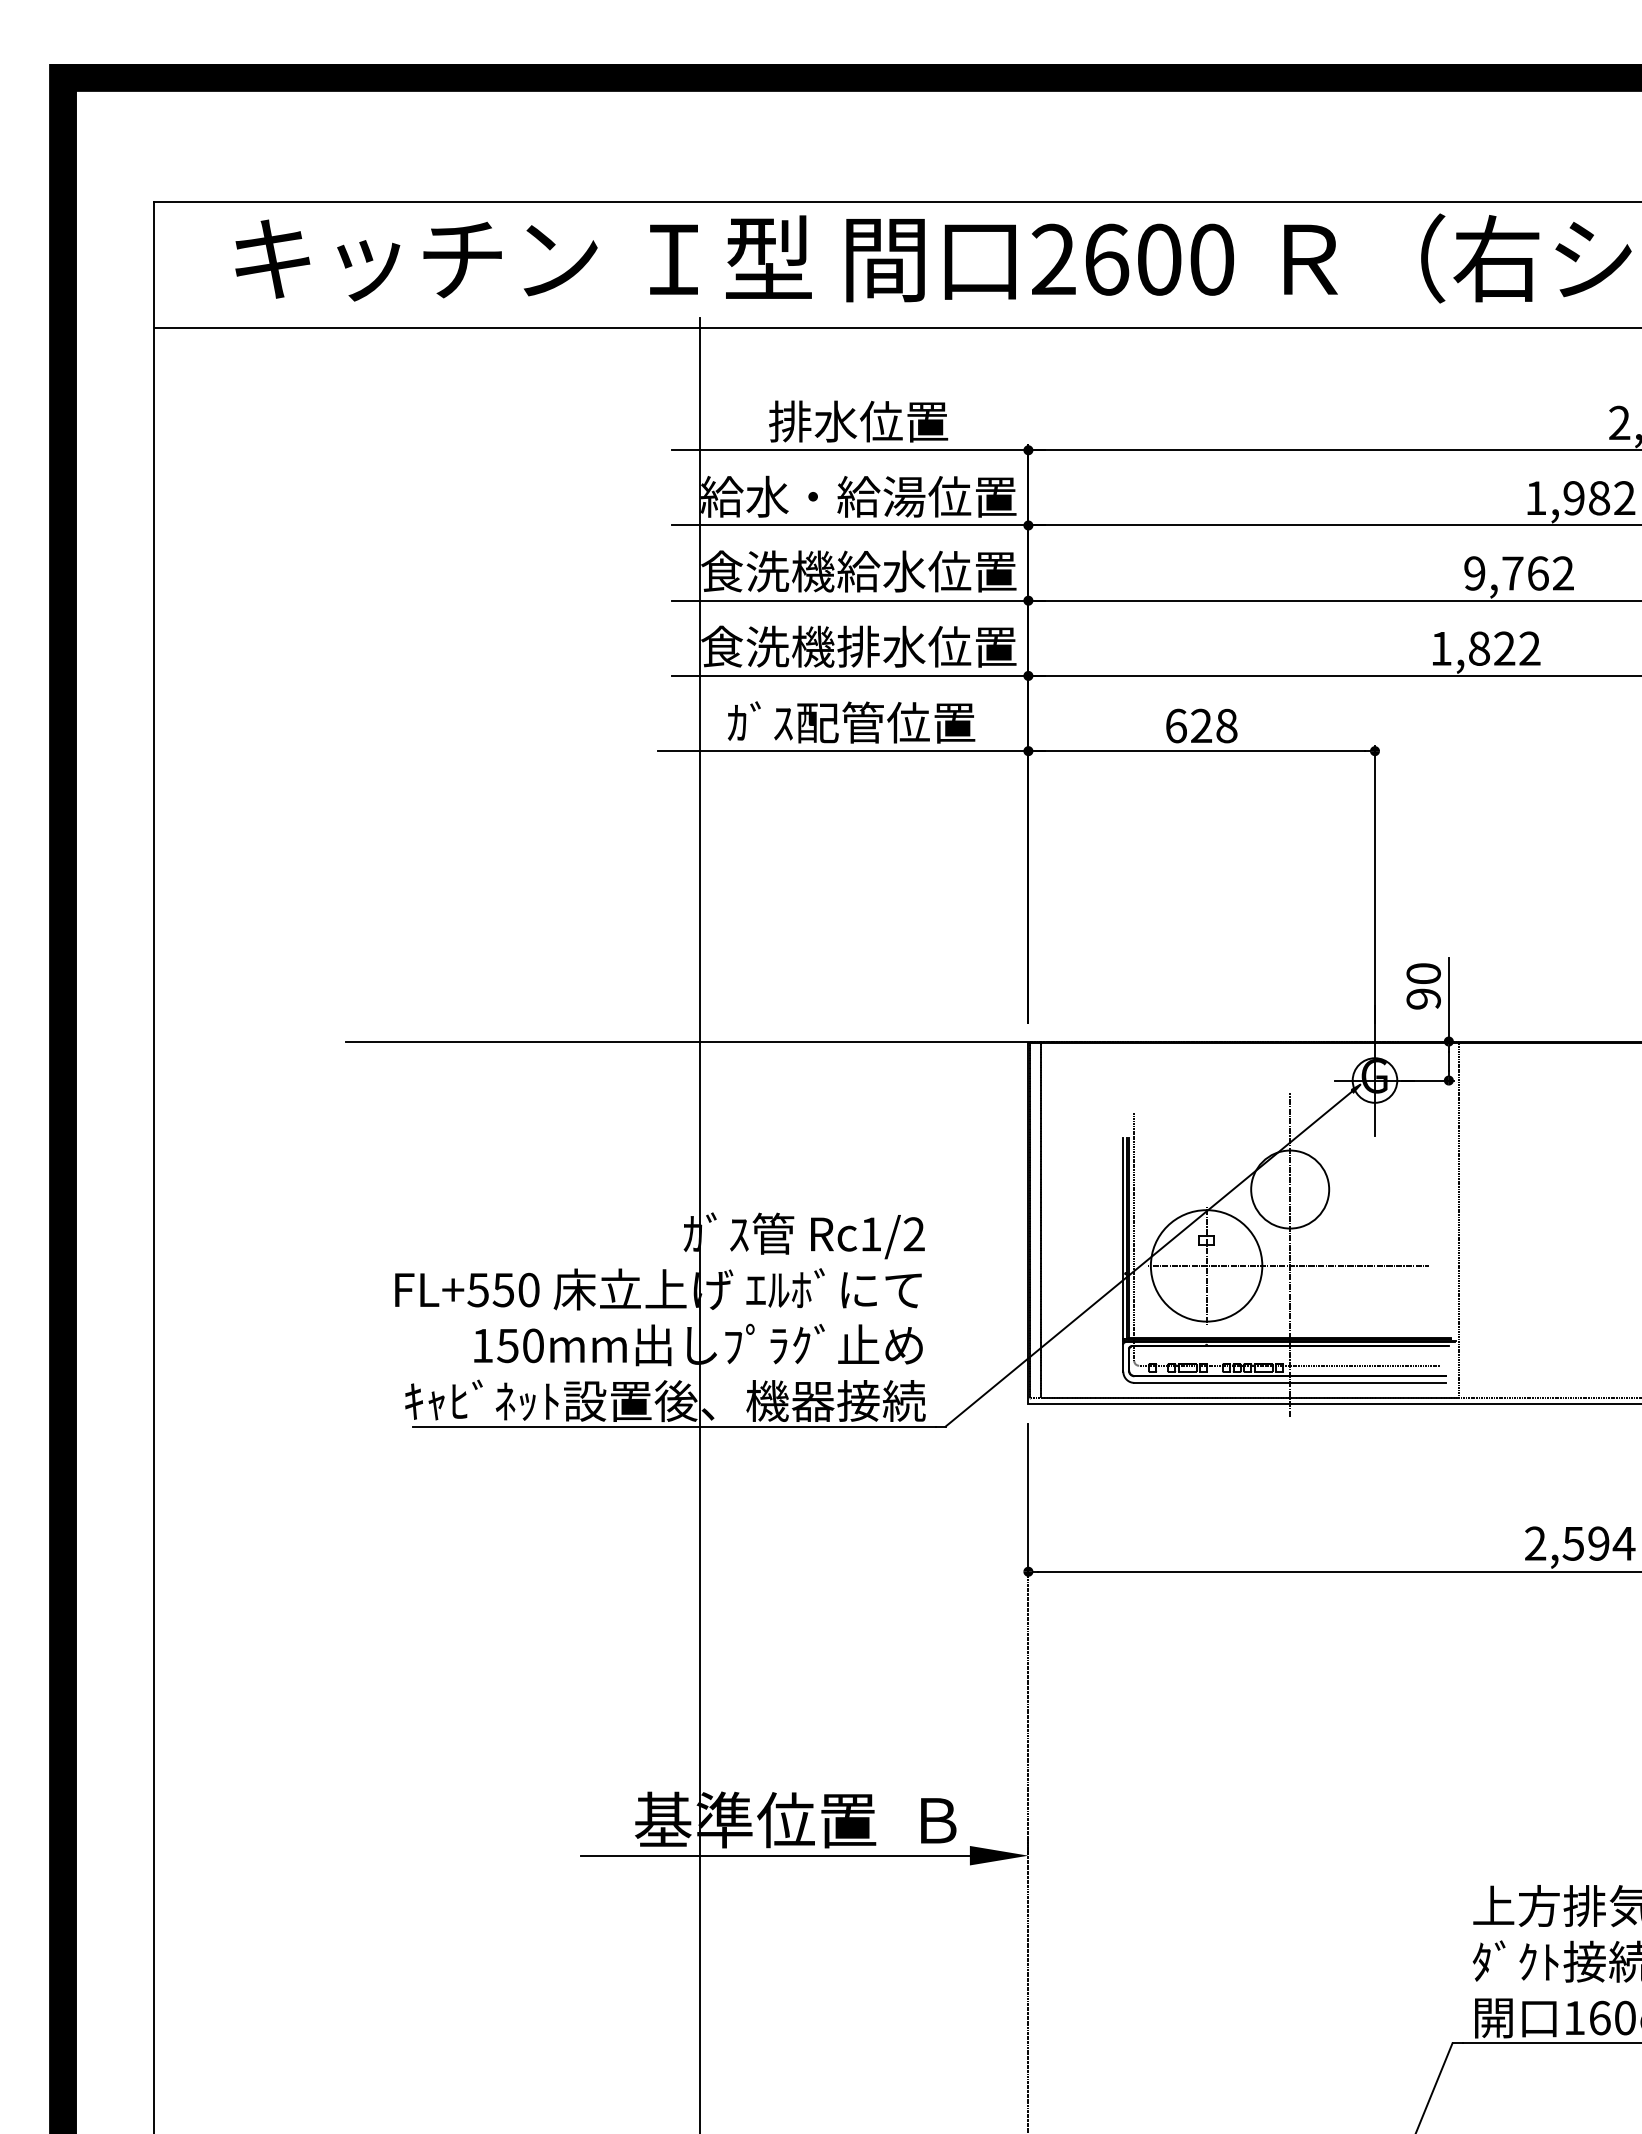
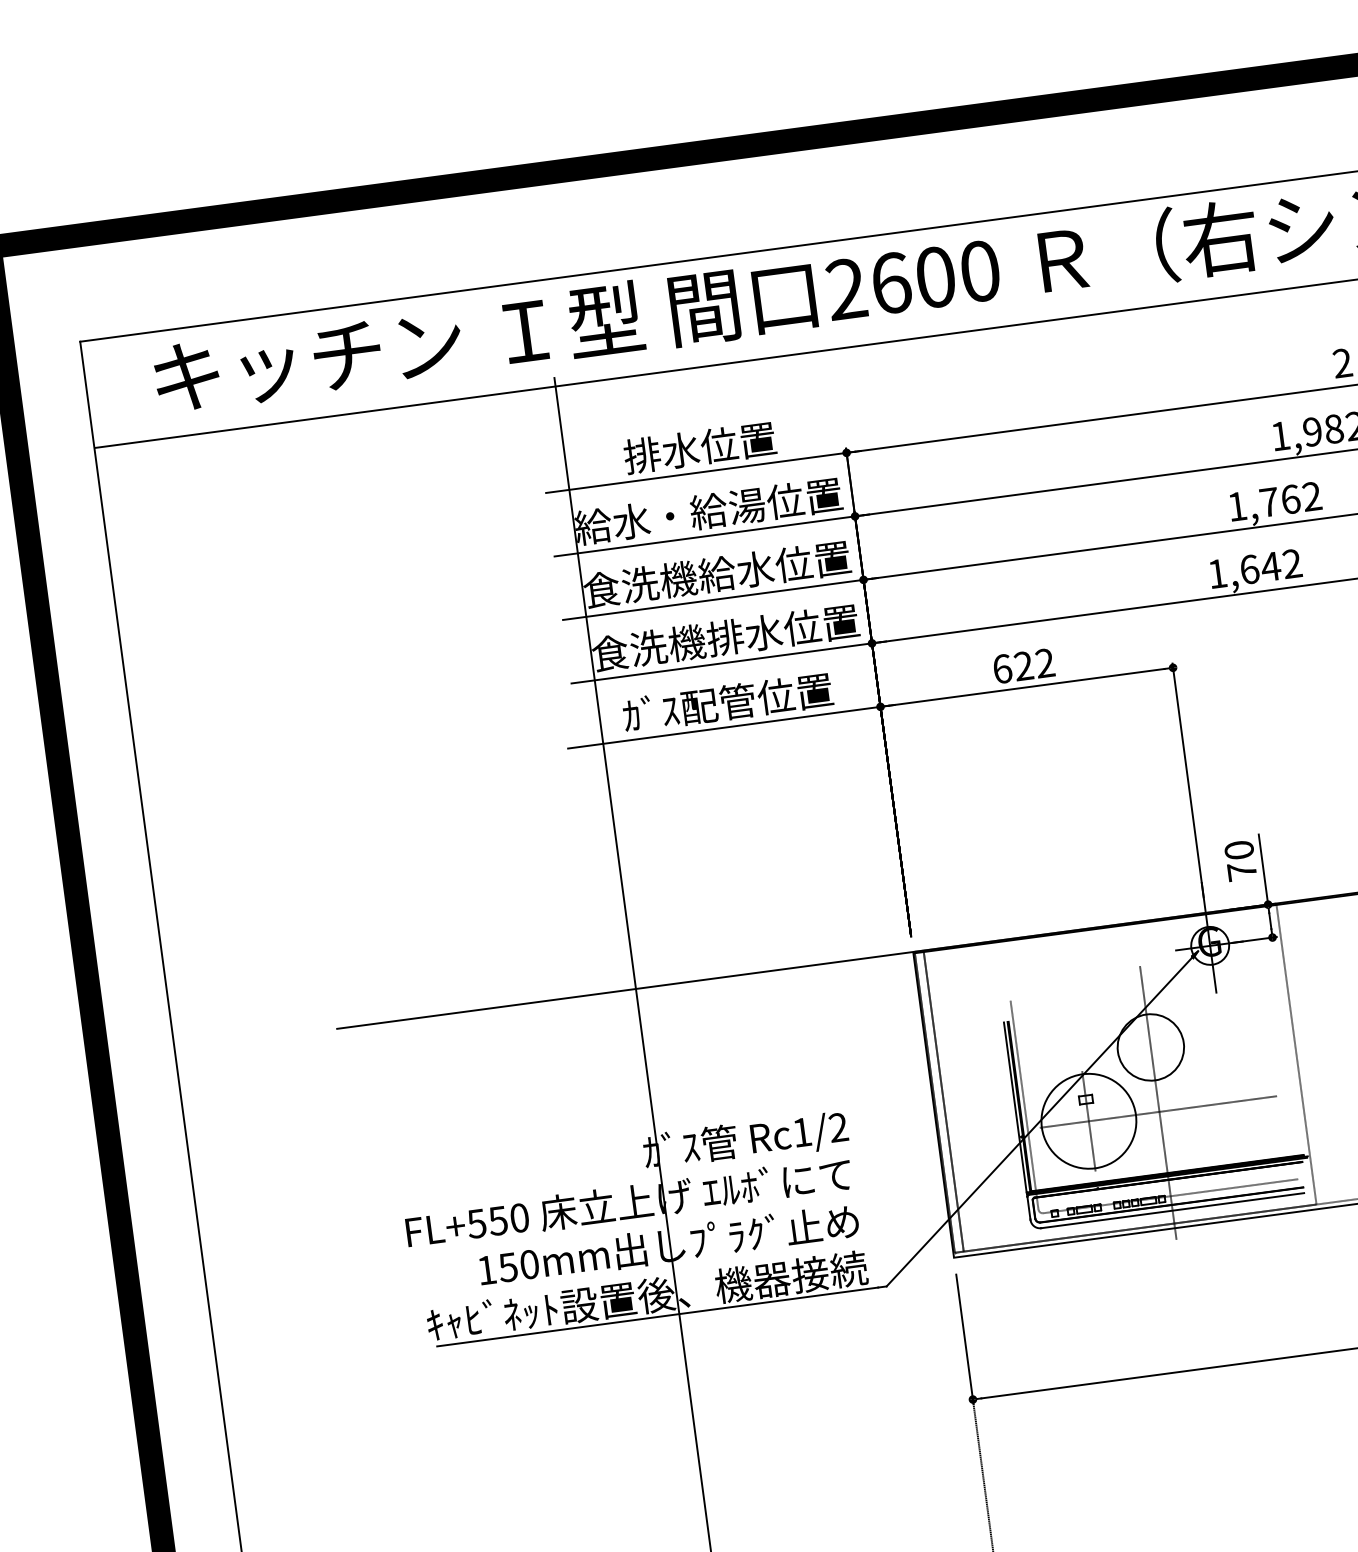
text: (1474, 573) -> (1237, 506), 9,762 -> 1,762
text: (1492, 648) -> (1260, 567), 1,822 -> 1,642
text: (1226, 725) -> (1044, 662), 628 -> 622
text: (1423, 998) -> (1241, 871), 90 -> 70

